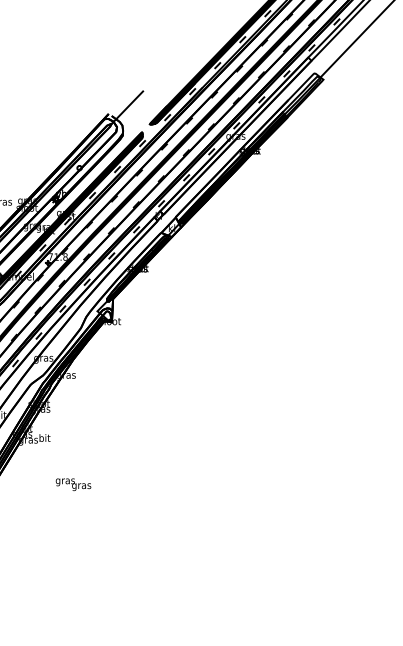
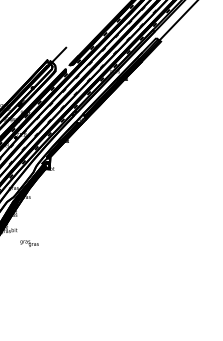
text: (73, 484) -> (29, 243), moved

